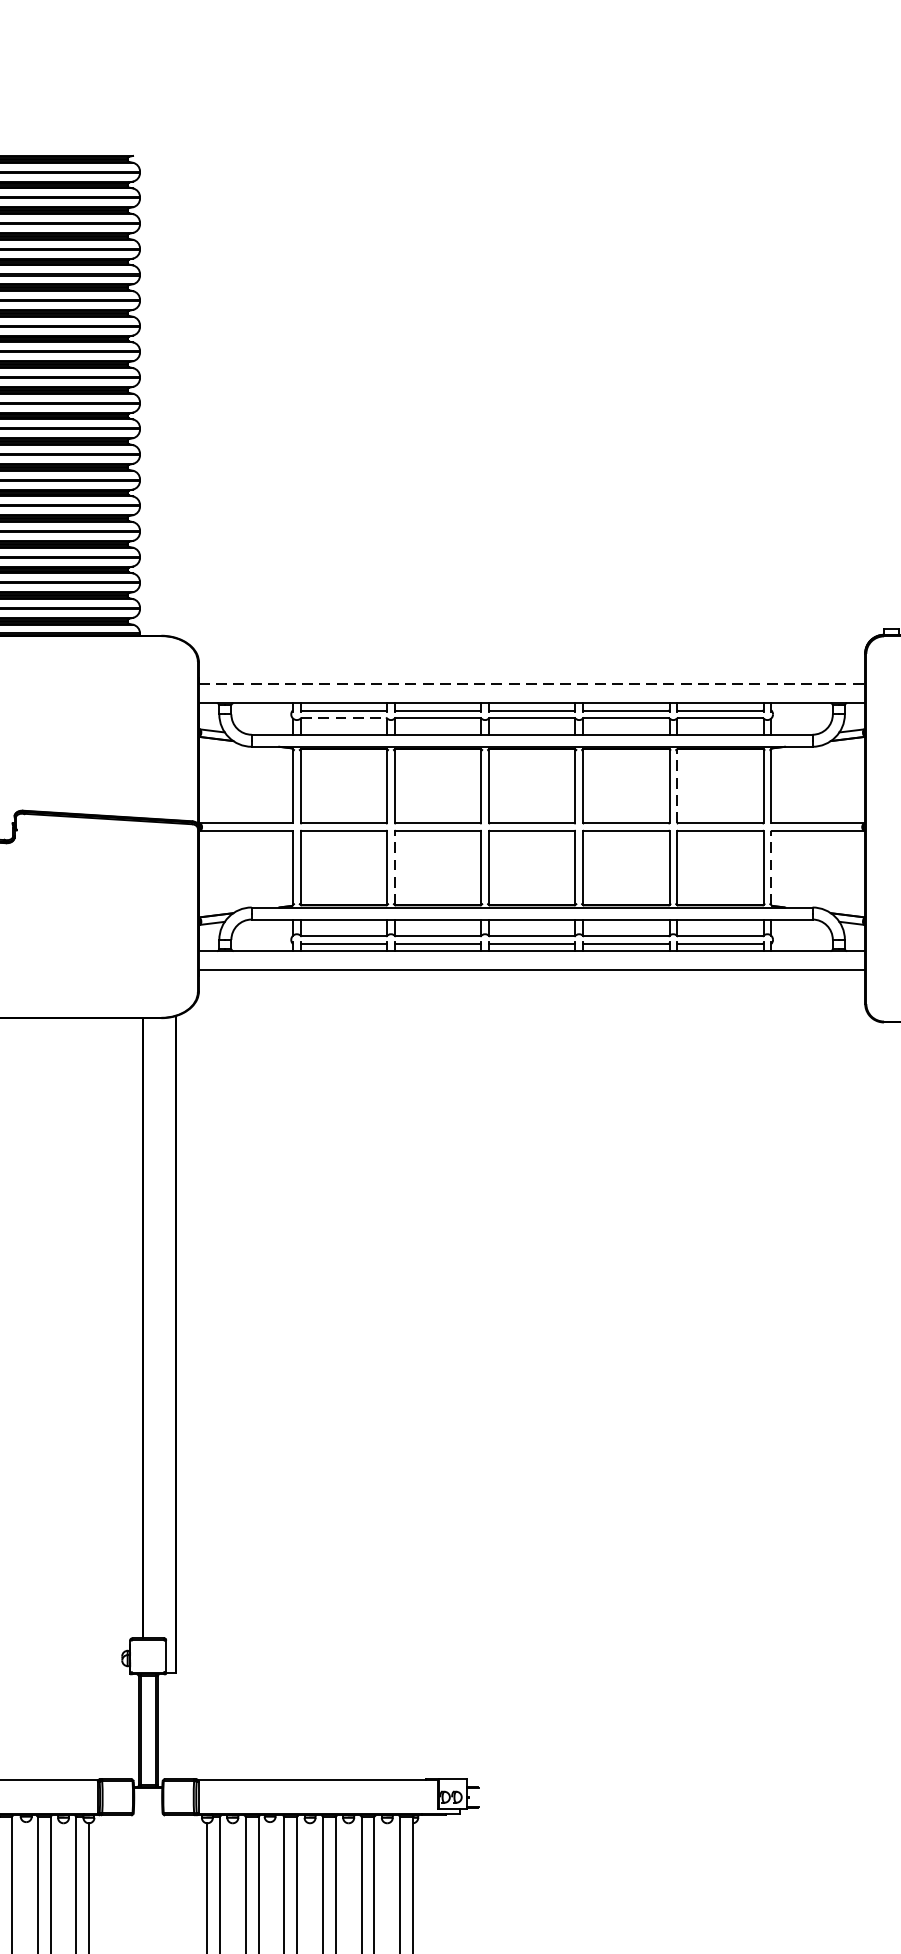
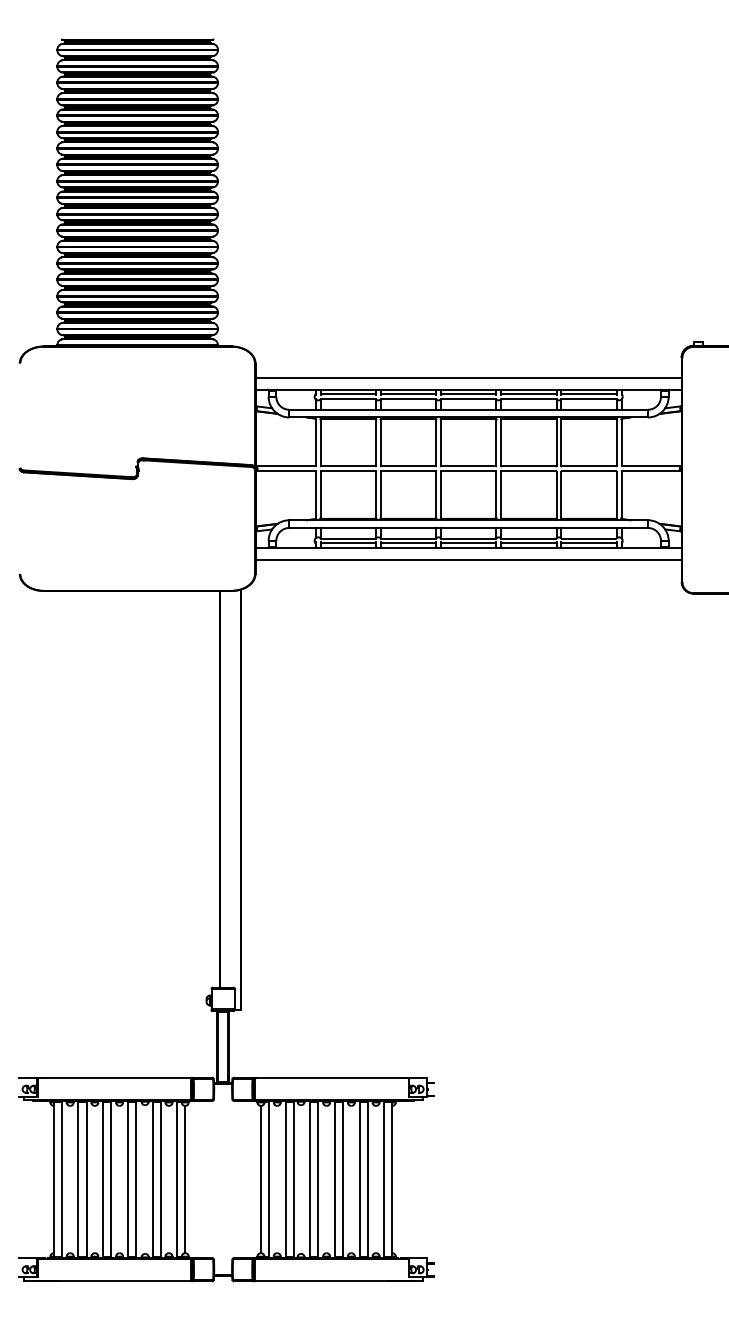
line: (533, 684) -> (469, 377), dashed -> solid
line: (344, 718) -> (348, 399), dashed -> solid
line: (677, 785) -> (561, 442), dashed -> solid
line: (394, 868) -> (380, 495), dashed -> solid
line: (771, 868) -> (621, 495), dashed -> solid

